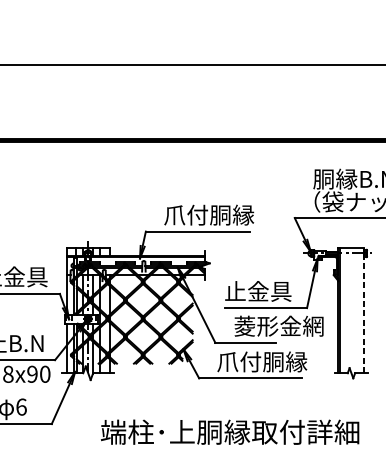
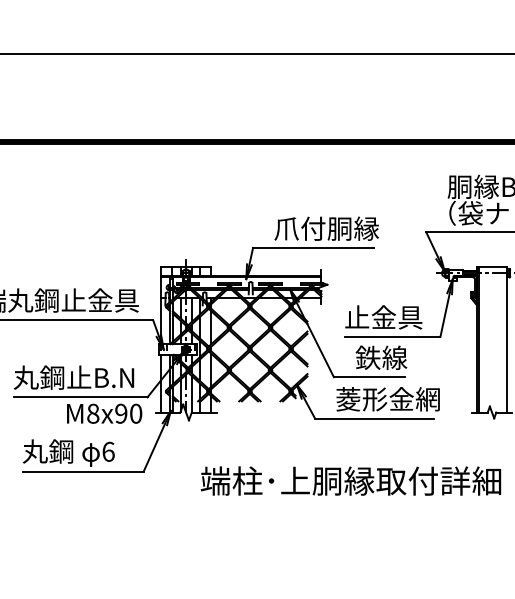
line: (364, 310) -> (507, 339), dashed -> solid
text: (278, 325) -> (407, 357), 菱形金網 -> 鉄線
text: (262, 362) -> (388, 399), 爪付胴縁 -> 菱形金網

